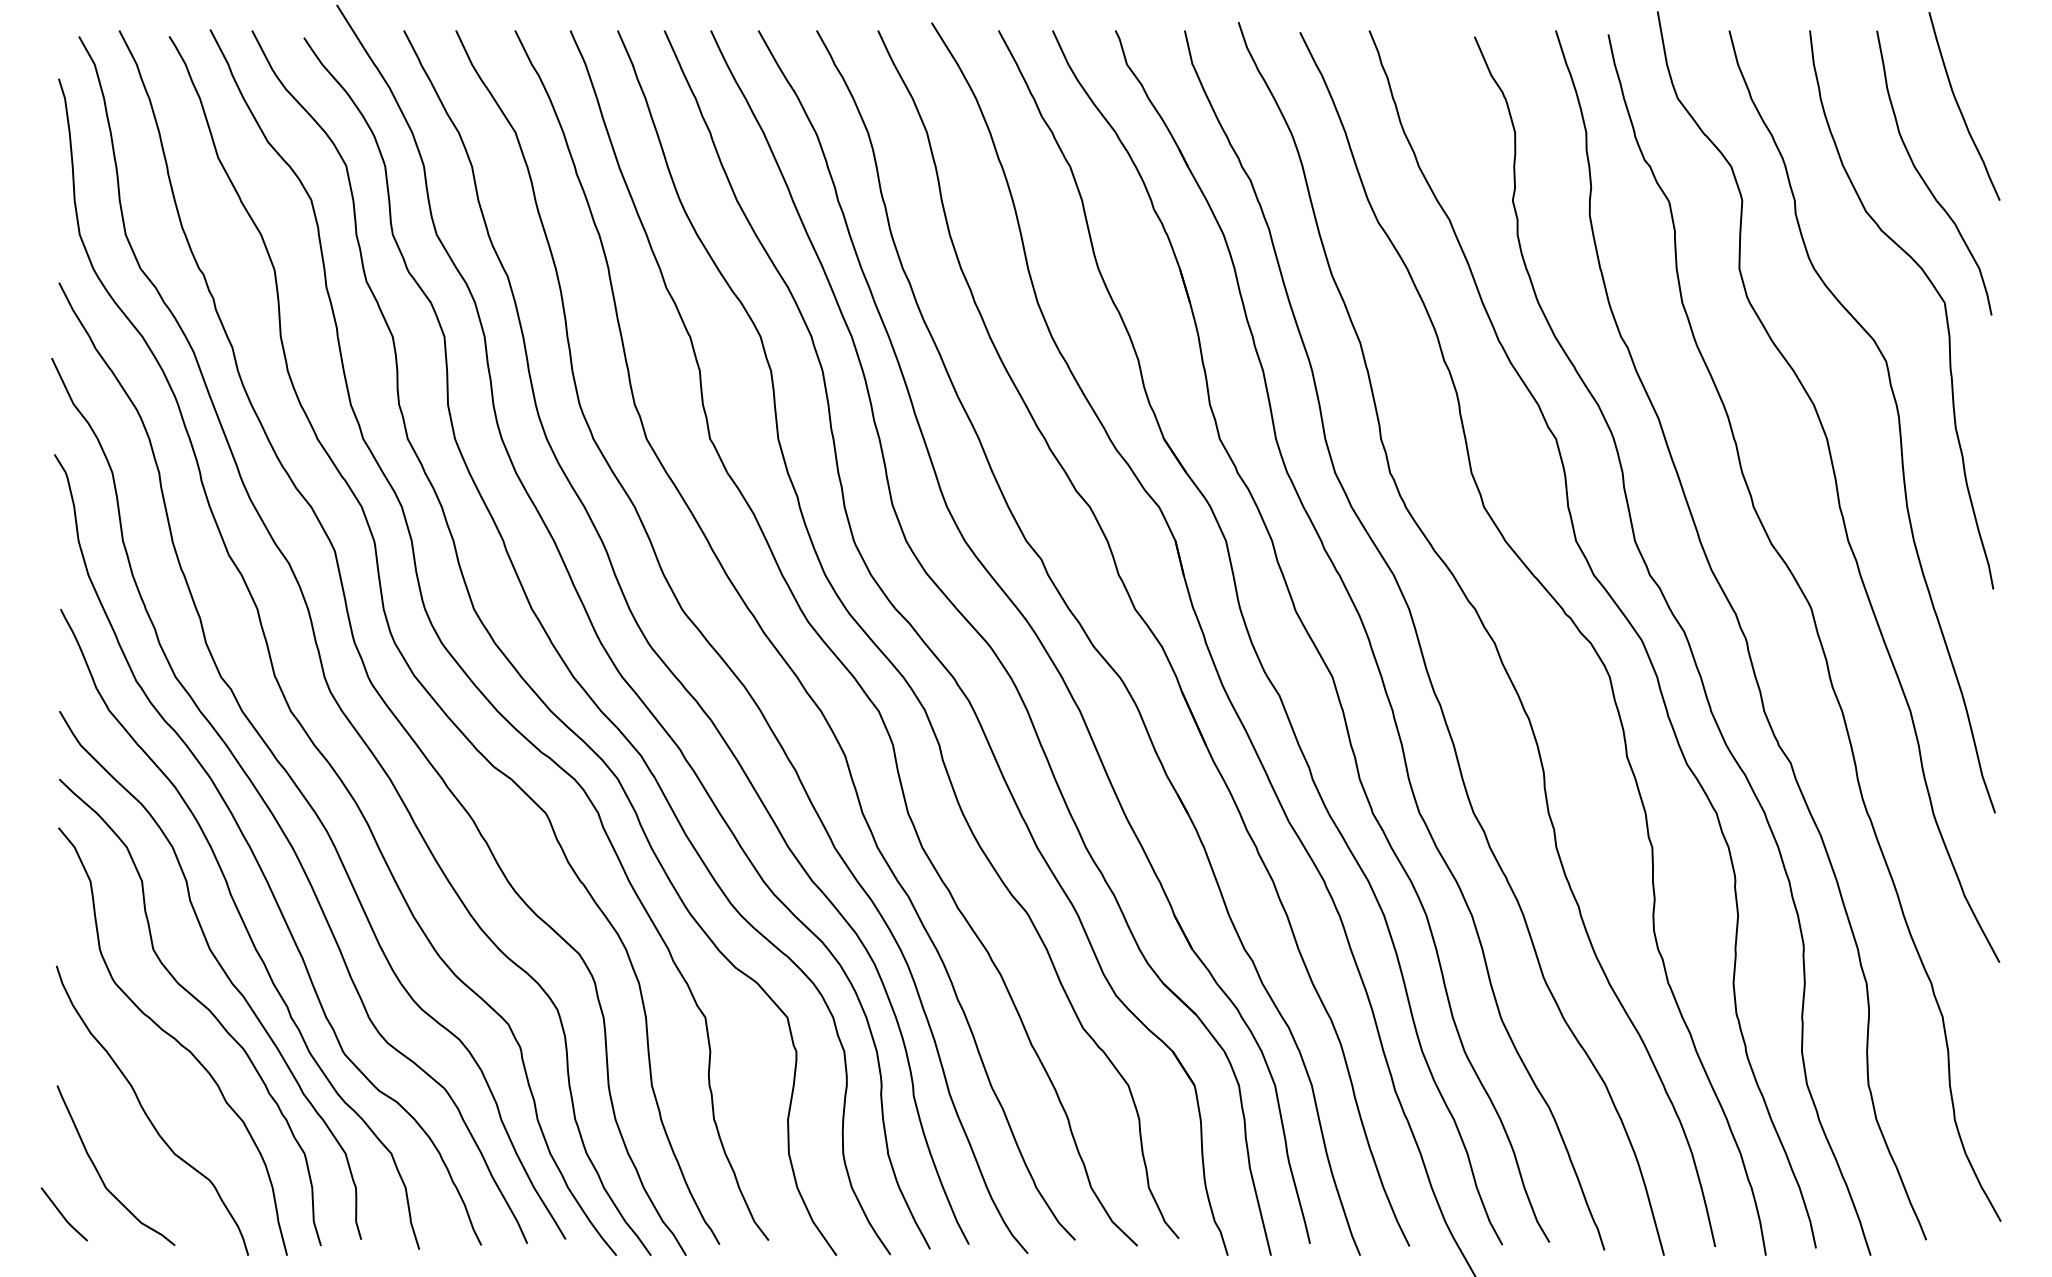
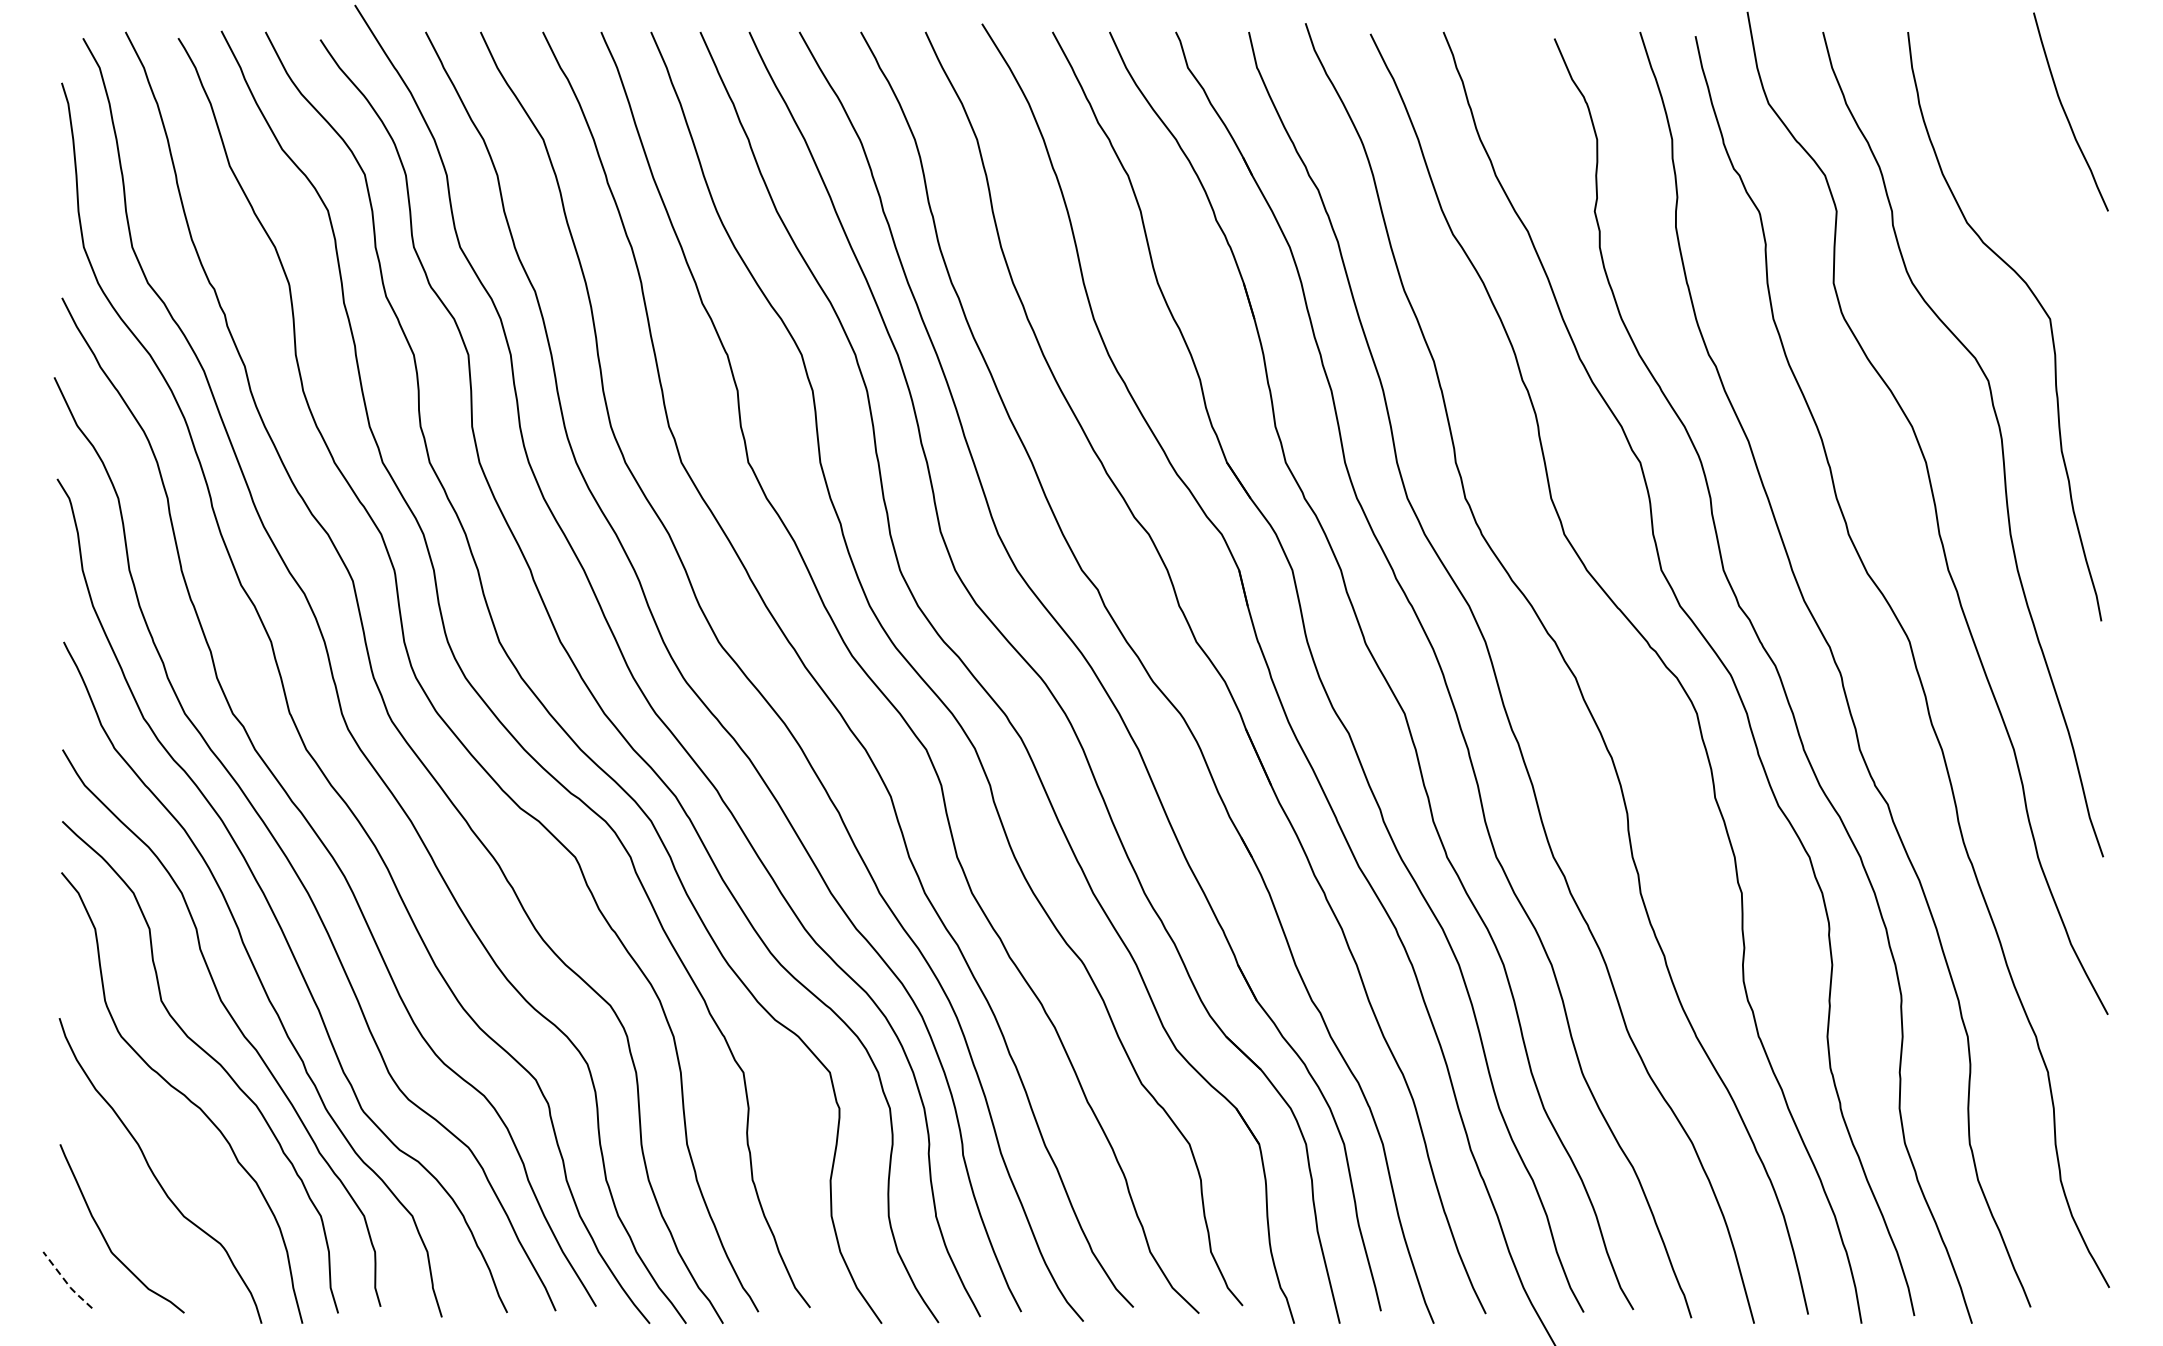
curve: (1923, 178) -> (2027, 188), removed
line: (63, 1216) -> (66, 1282), solid -> dashed

